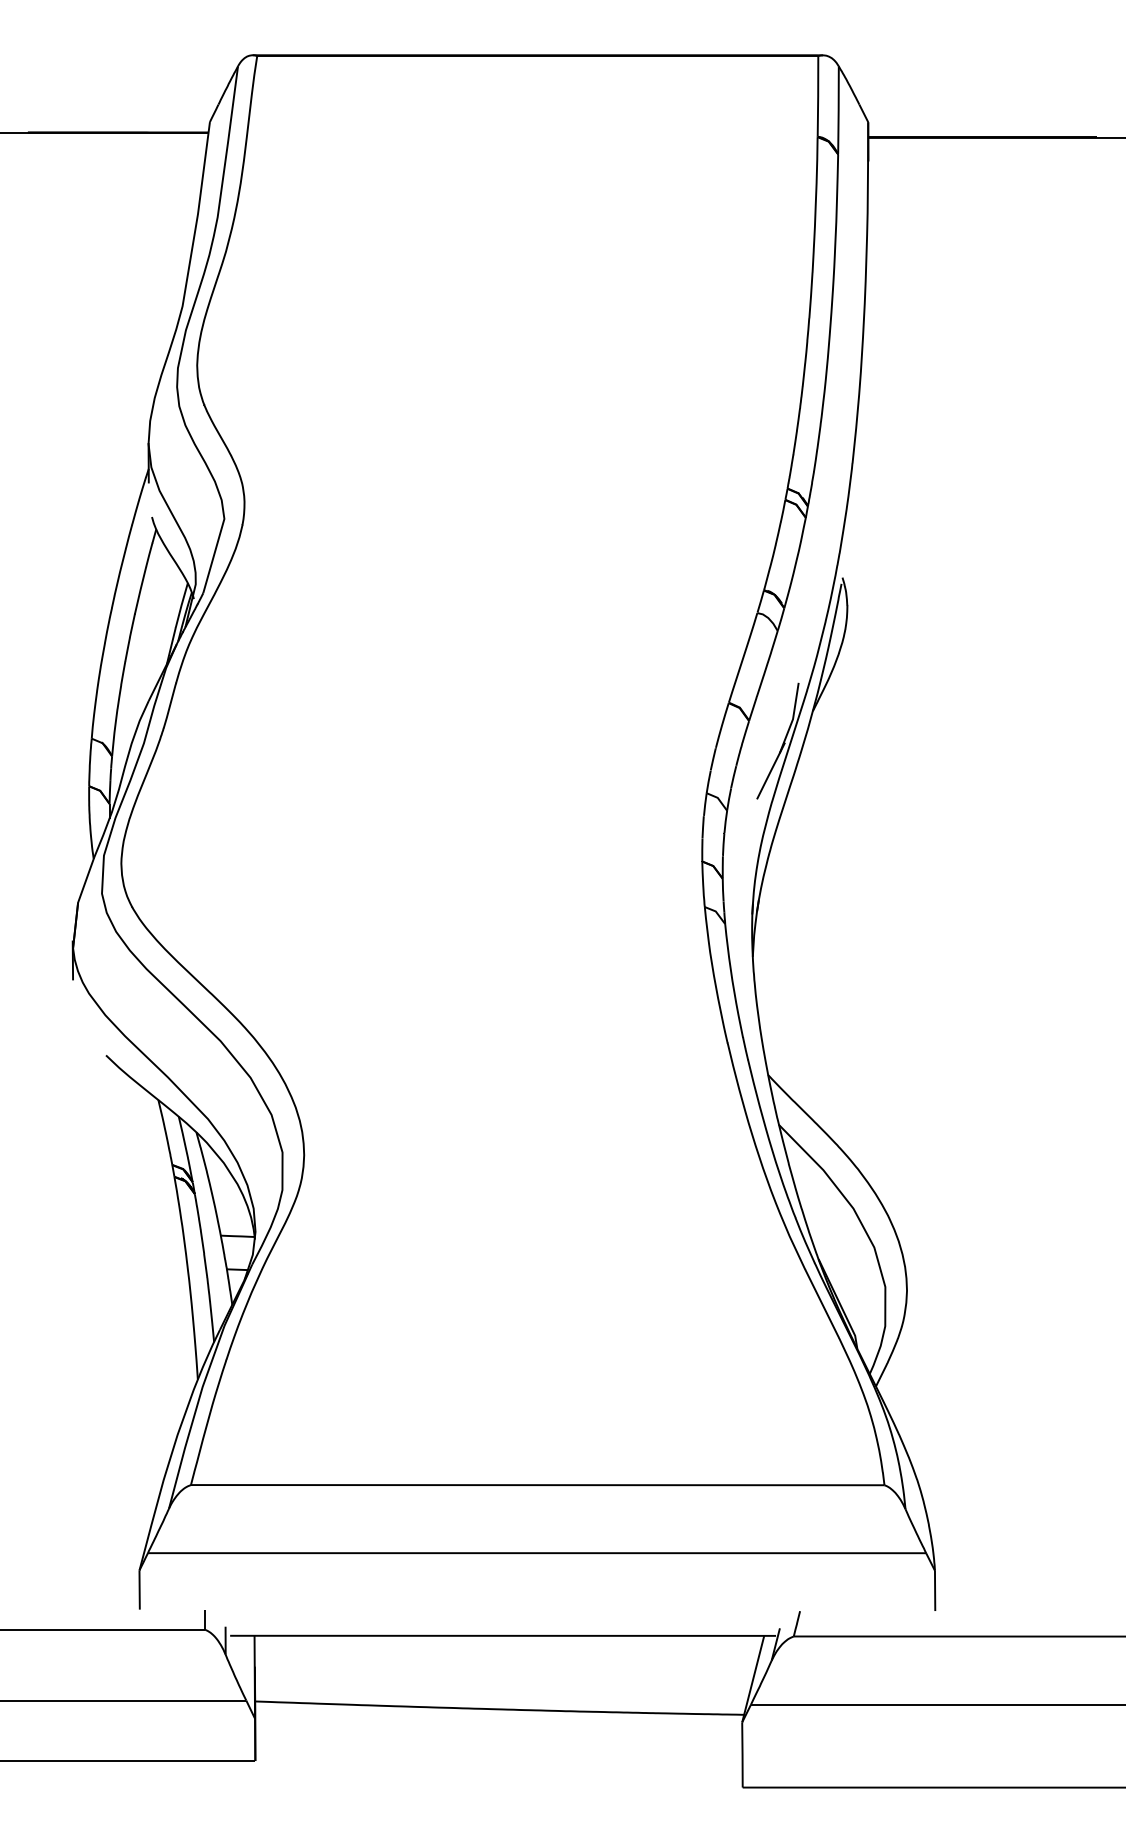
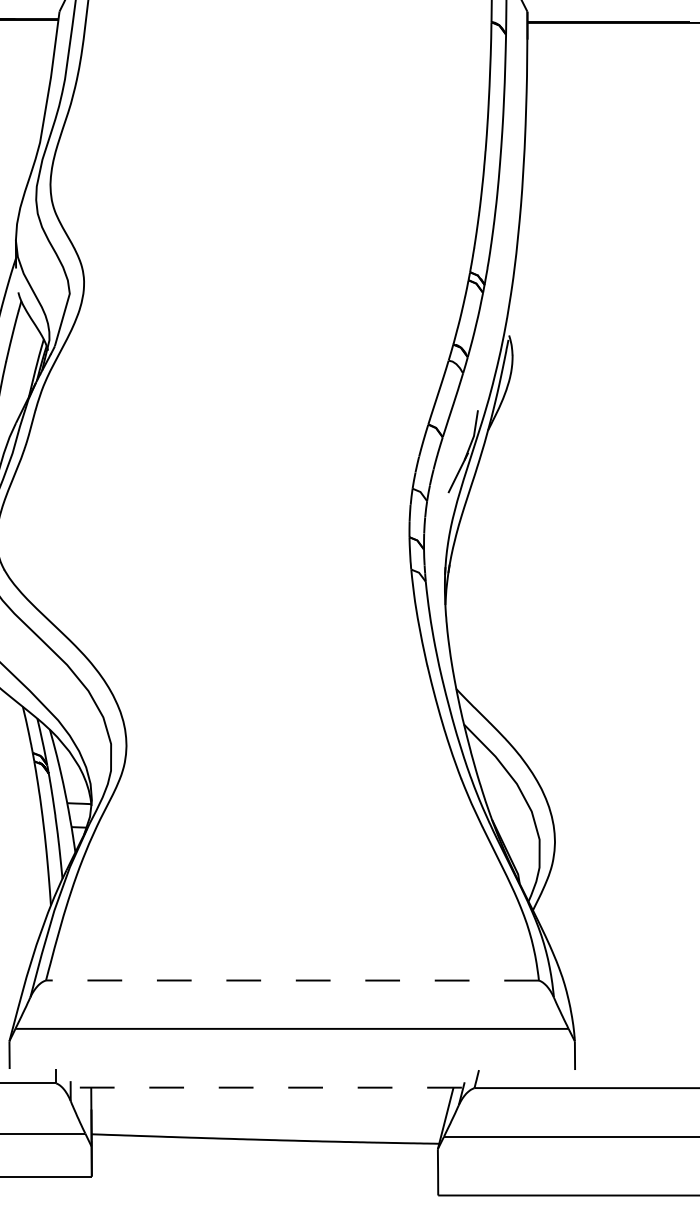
line: (537, 1485) -> (292, 980), solid -> dashed
line: (503, 1635) -> (268, 1087), solid -> dashed

